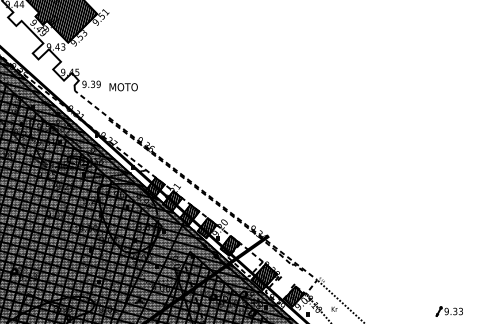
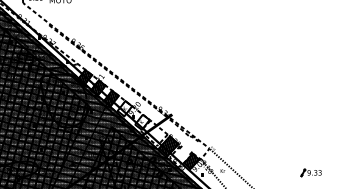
hatch: (206, 228) -> (124, 108), removed
hatch: (229, 245) -> (142, 122), removed

